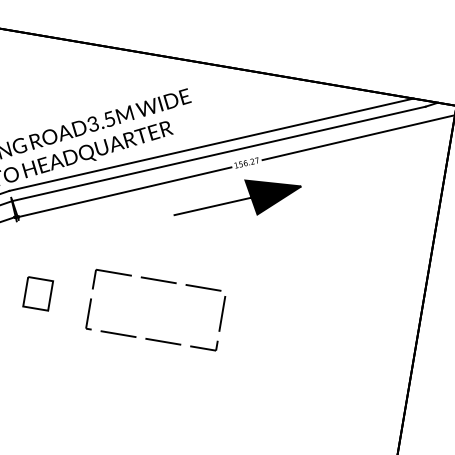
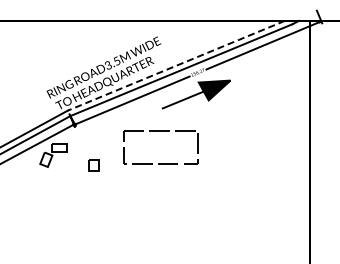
line: (211, 144) -> (176, 65), solid -> dashed
part: (159, 282) -> (160, 131), moved
part: (37, 293) -> (93, 165), size x0.7

